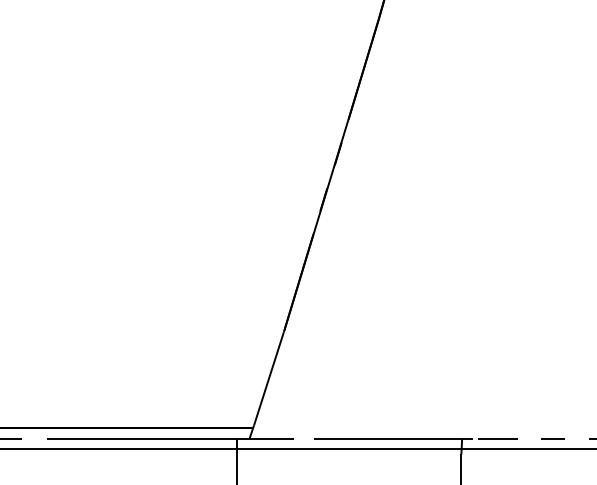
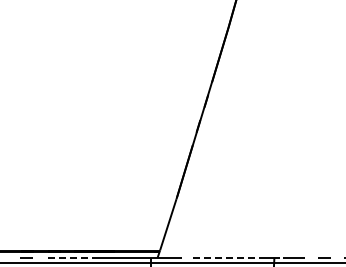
line: (94, 438) -> (72, 257), solid -> dashed
line: (376, 438) -> (227, 257), solid -> dashed

